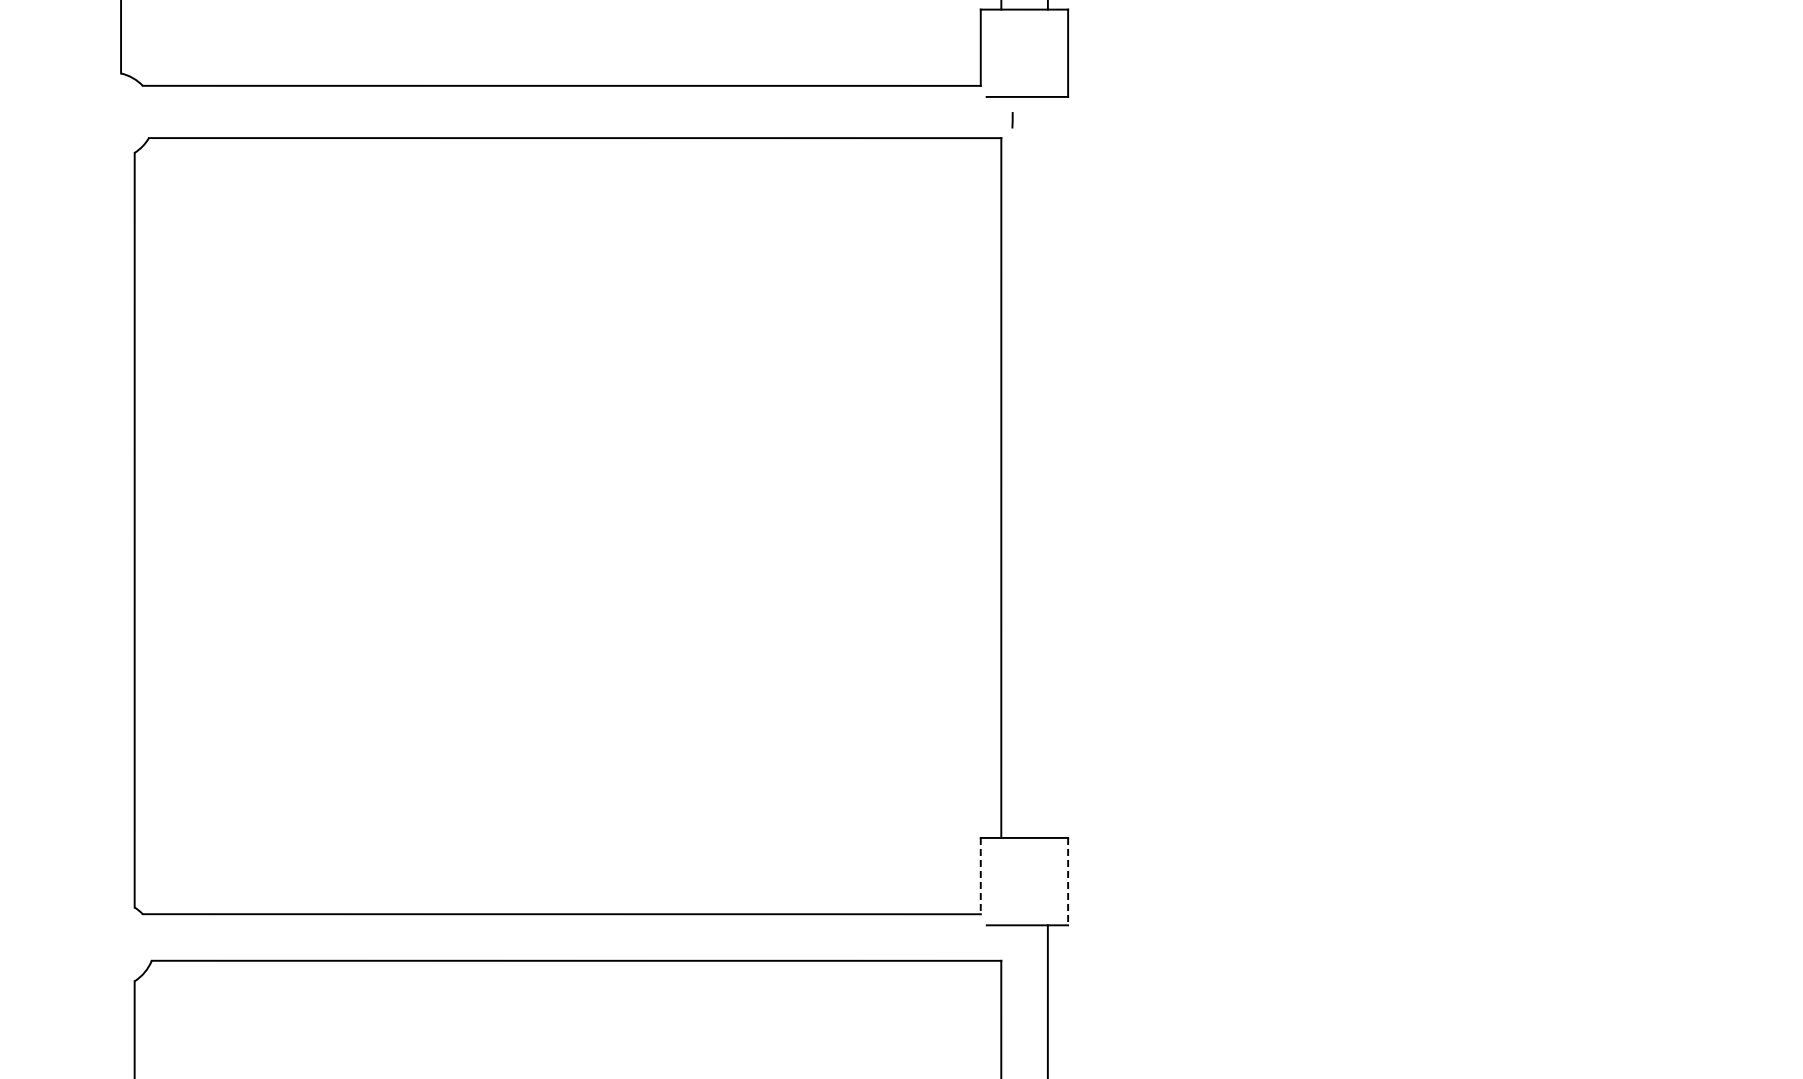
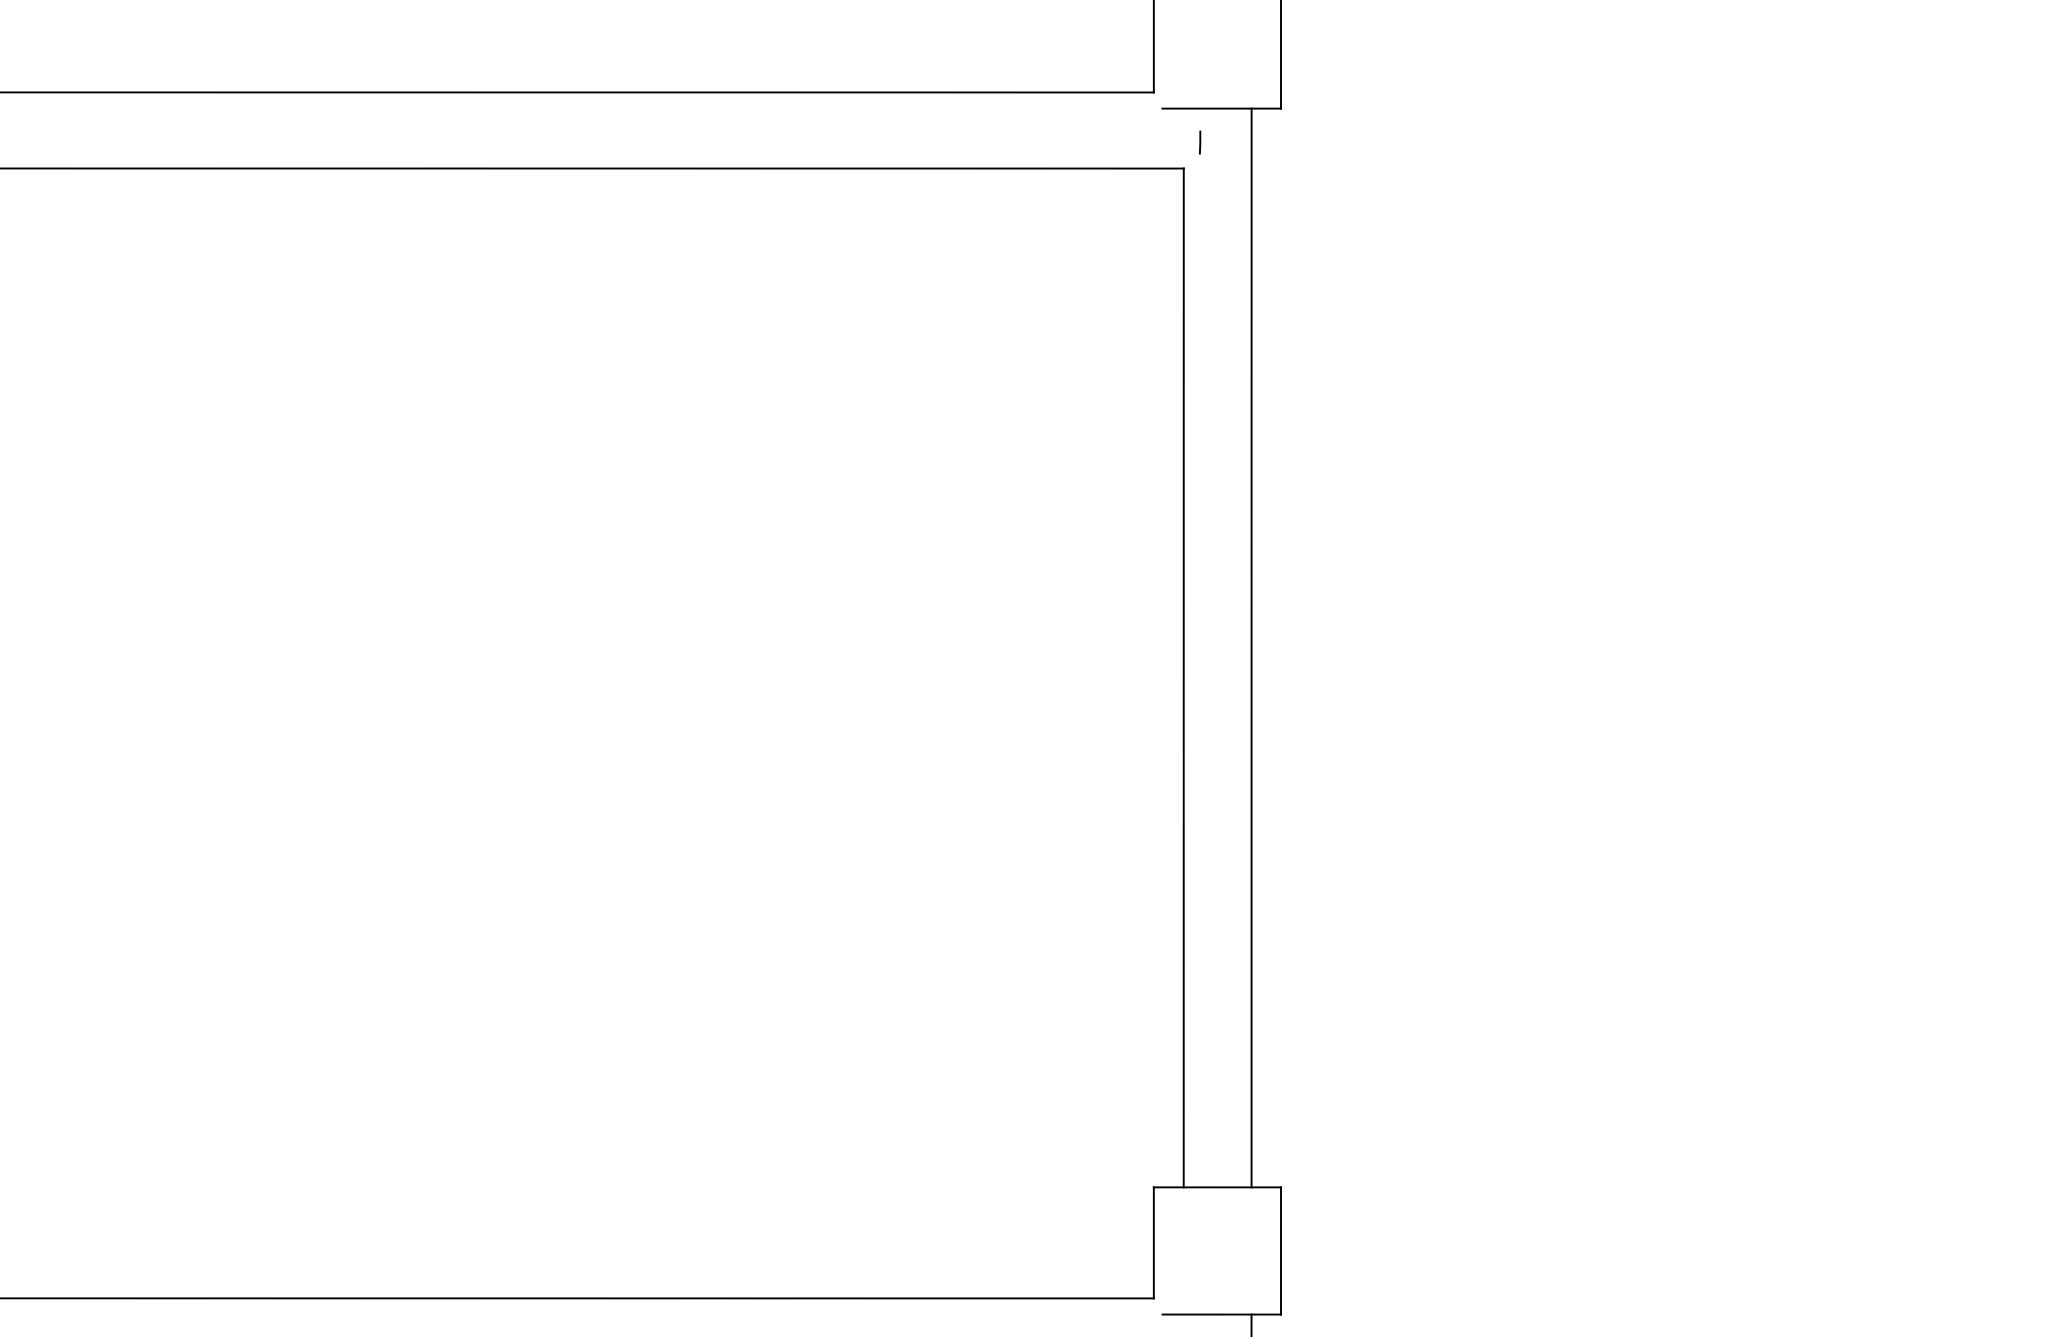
line: (1047, 466) -> (1250, 646), added
line: (980, 876) -> (1153, 1243), dashed -> solid
line: (1068, 881) -> (1281, 1250), dashed -> solid

